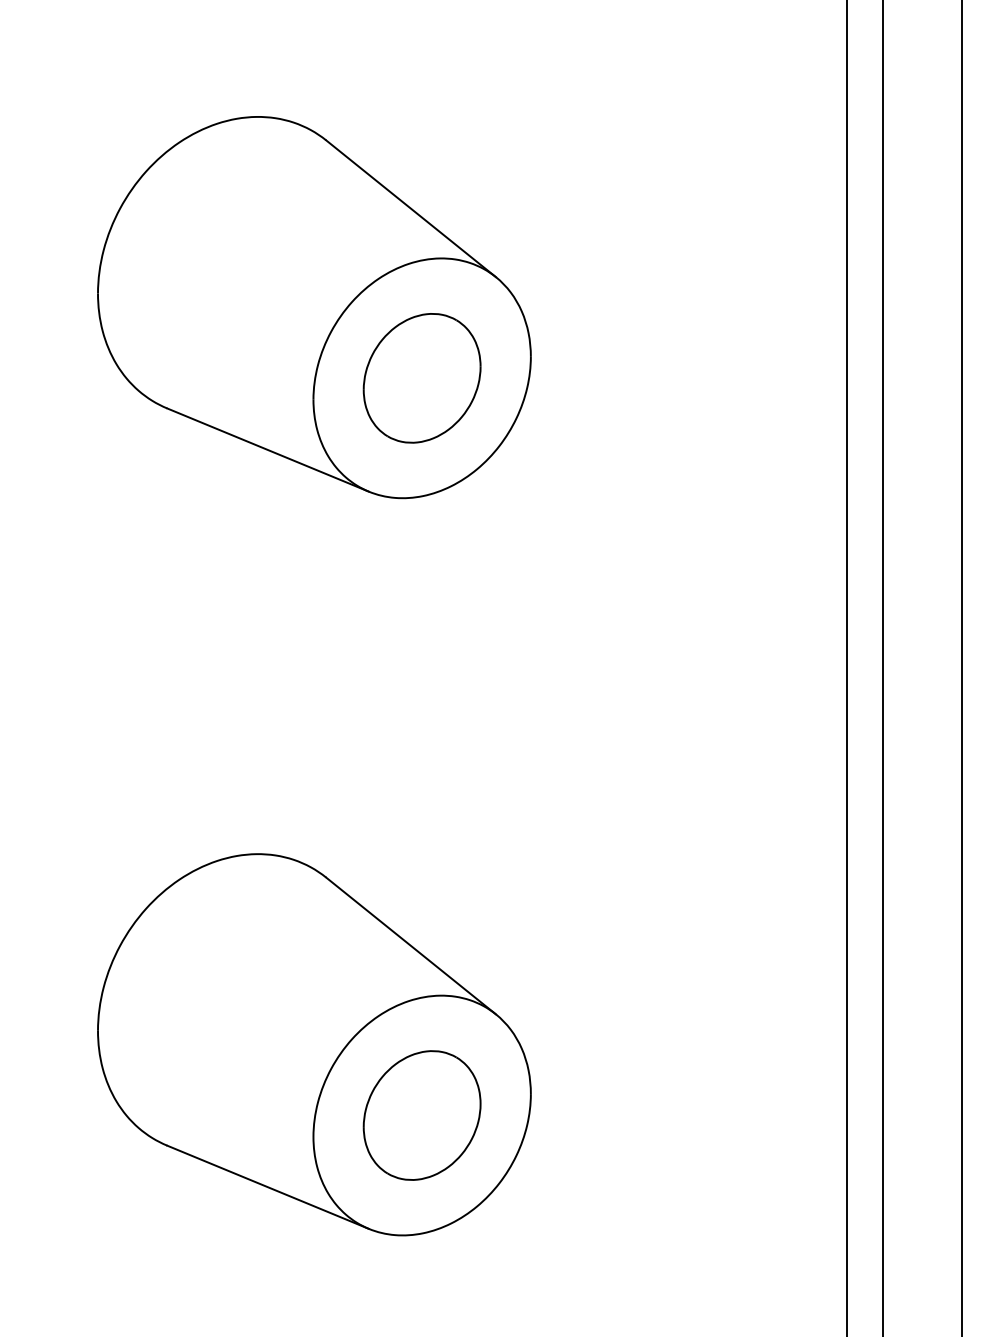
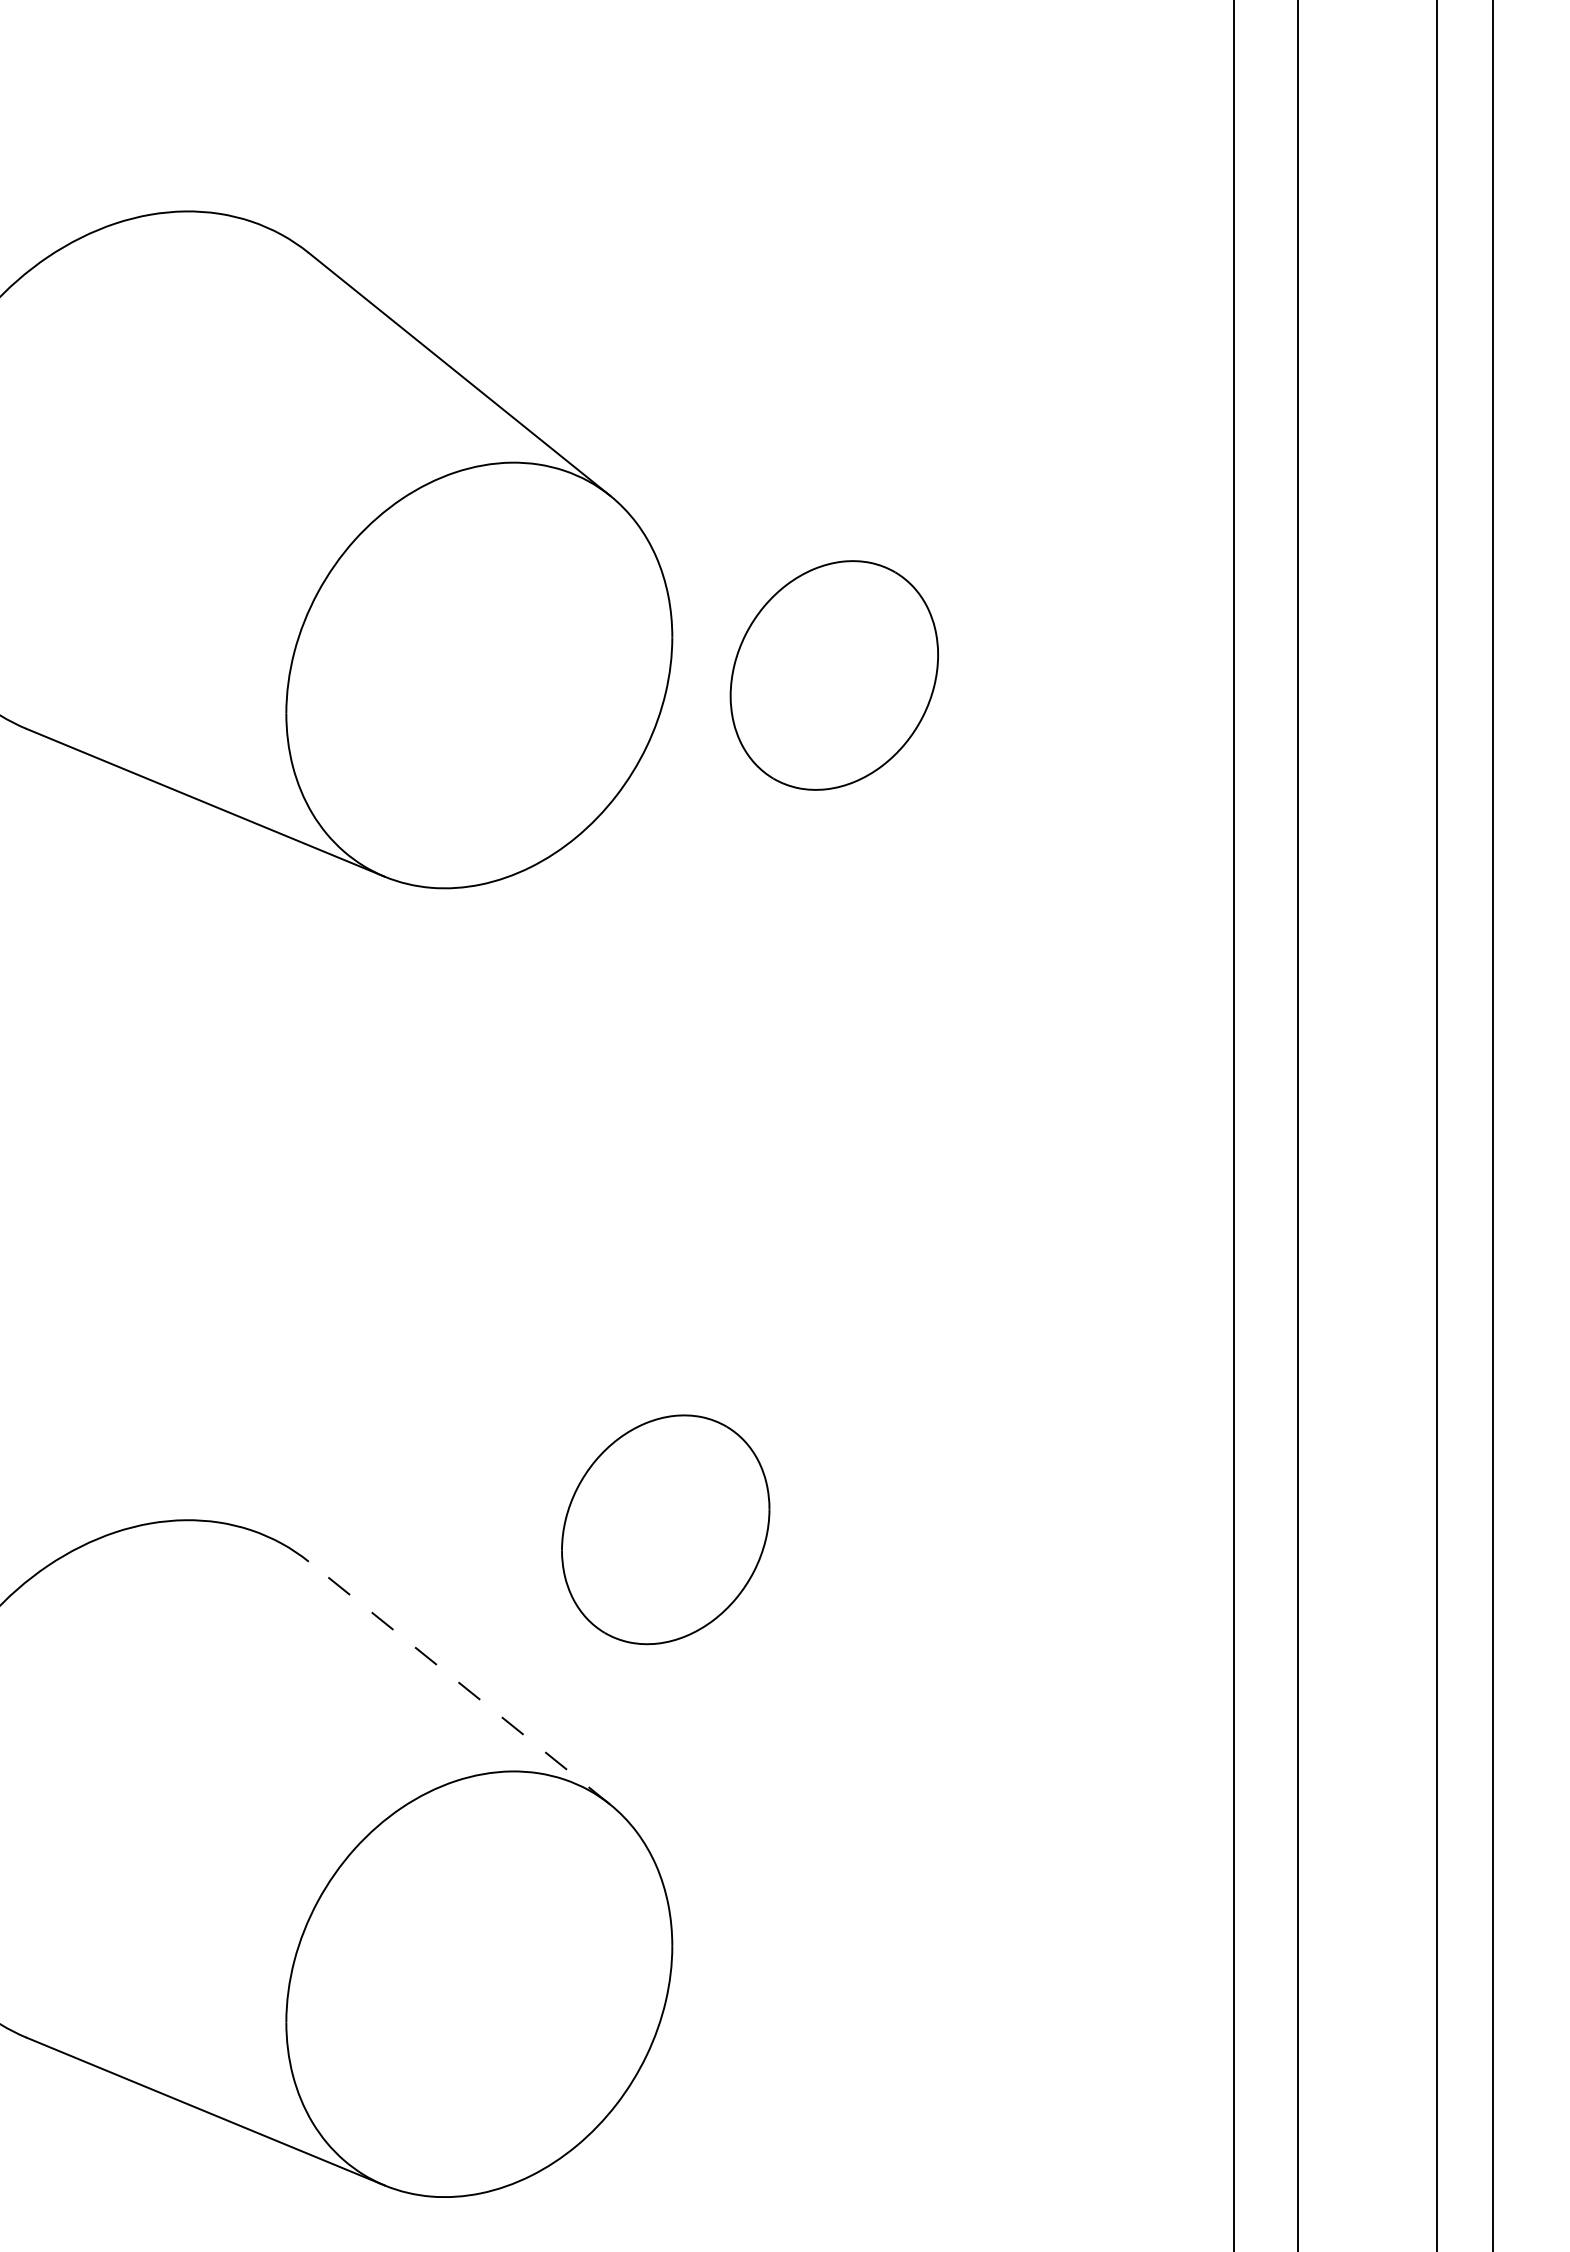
part: (421, 378) -> (833, 675), moved
line: (410, 945) -> (458, 1682), solid -> dashed
part: (421, 1115) -> (664, 1529), moved

